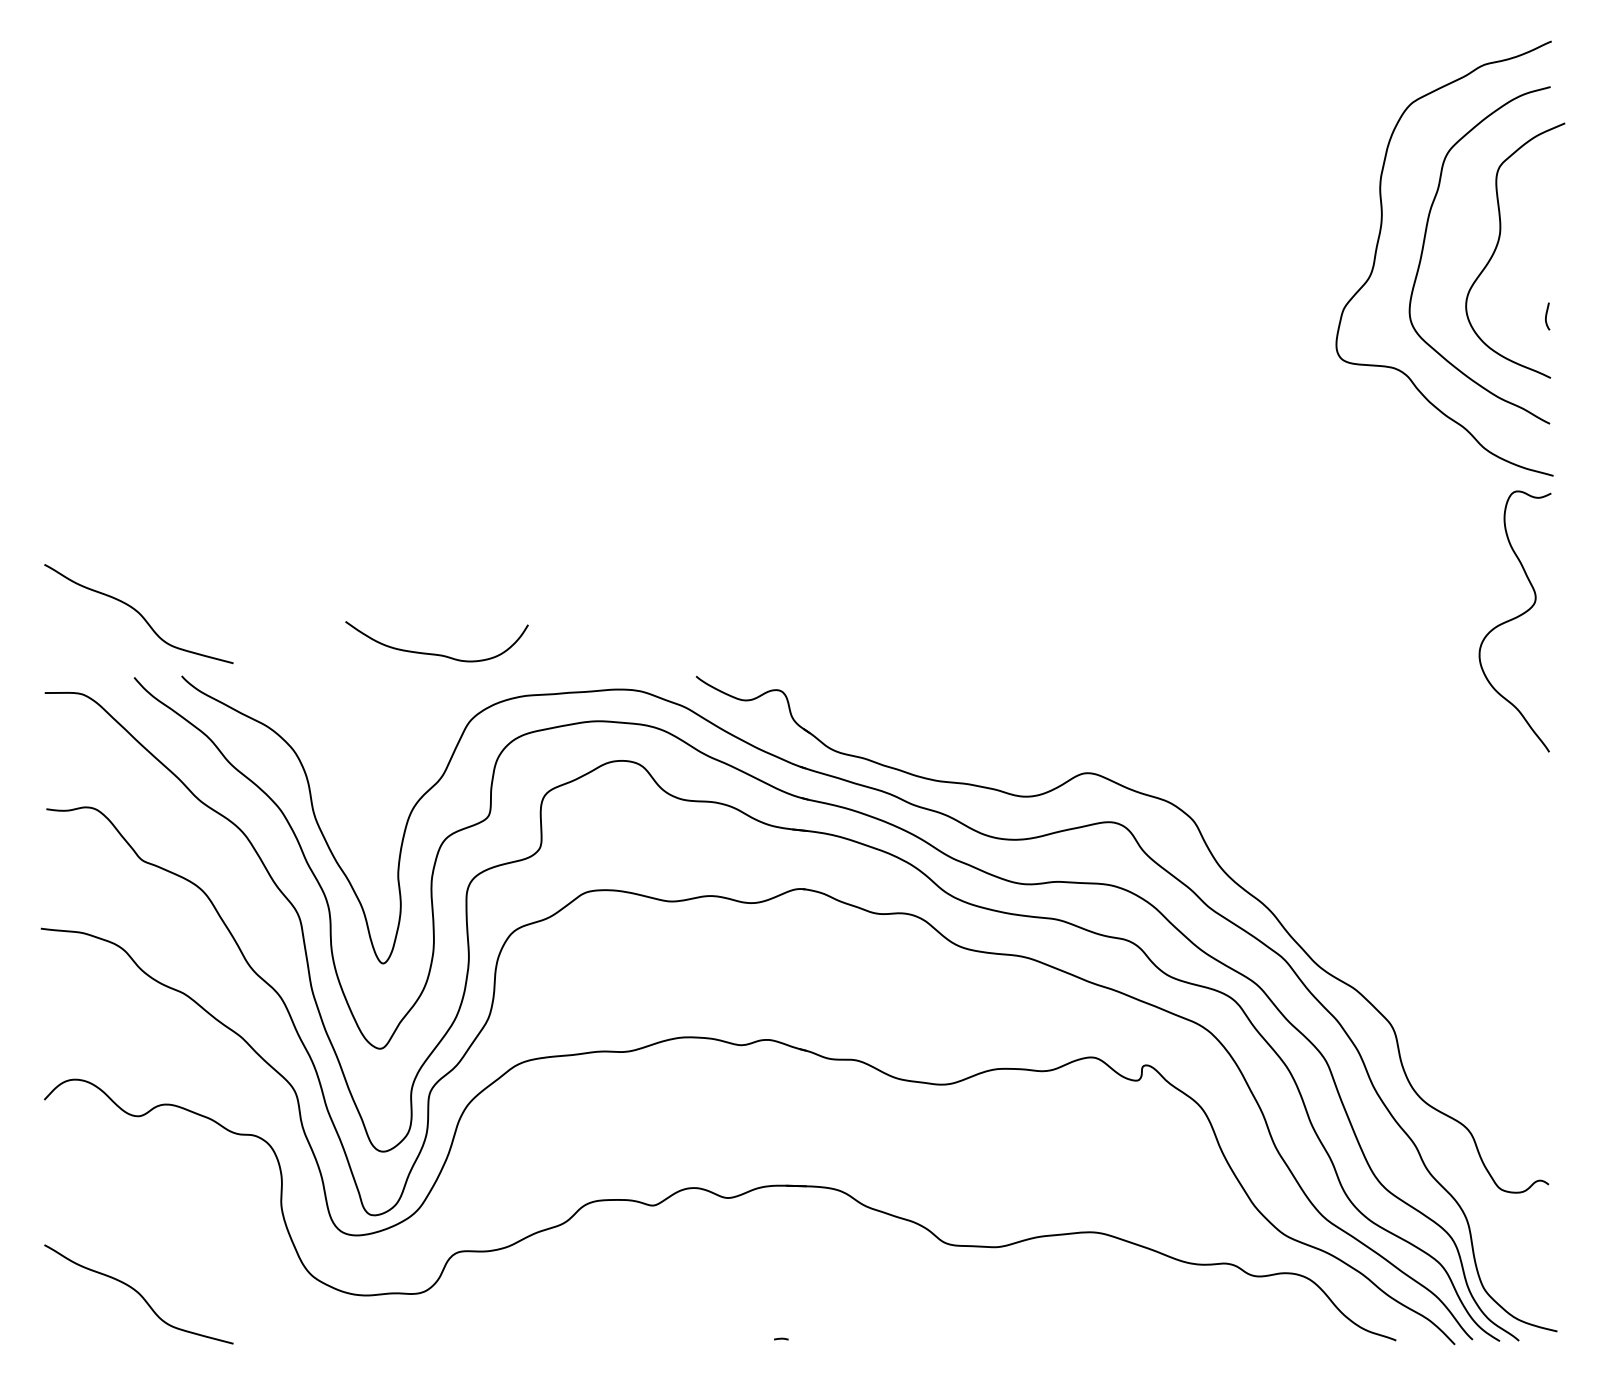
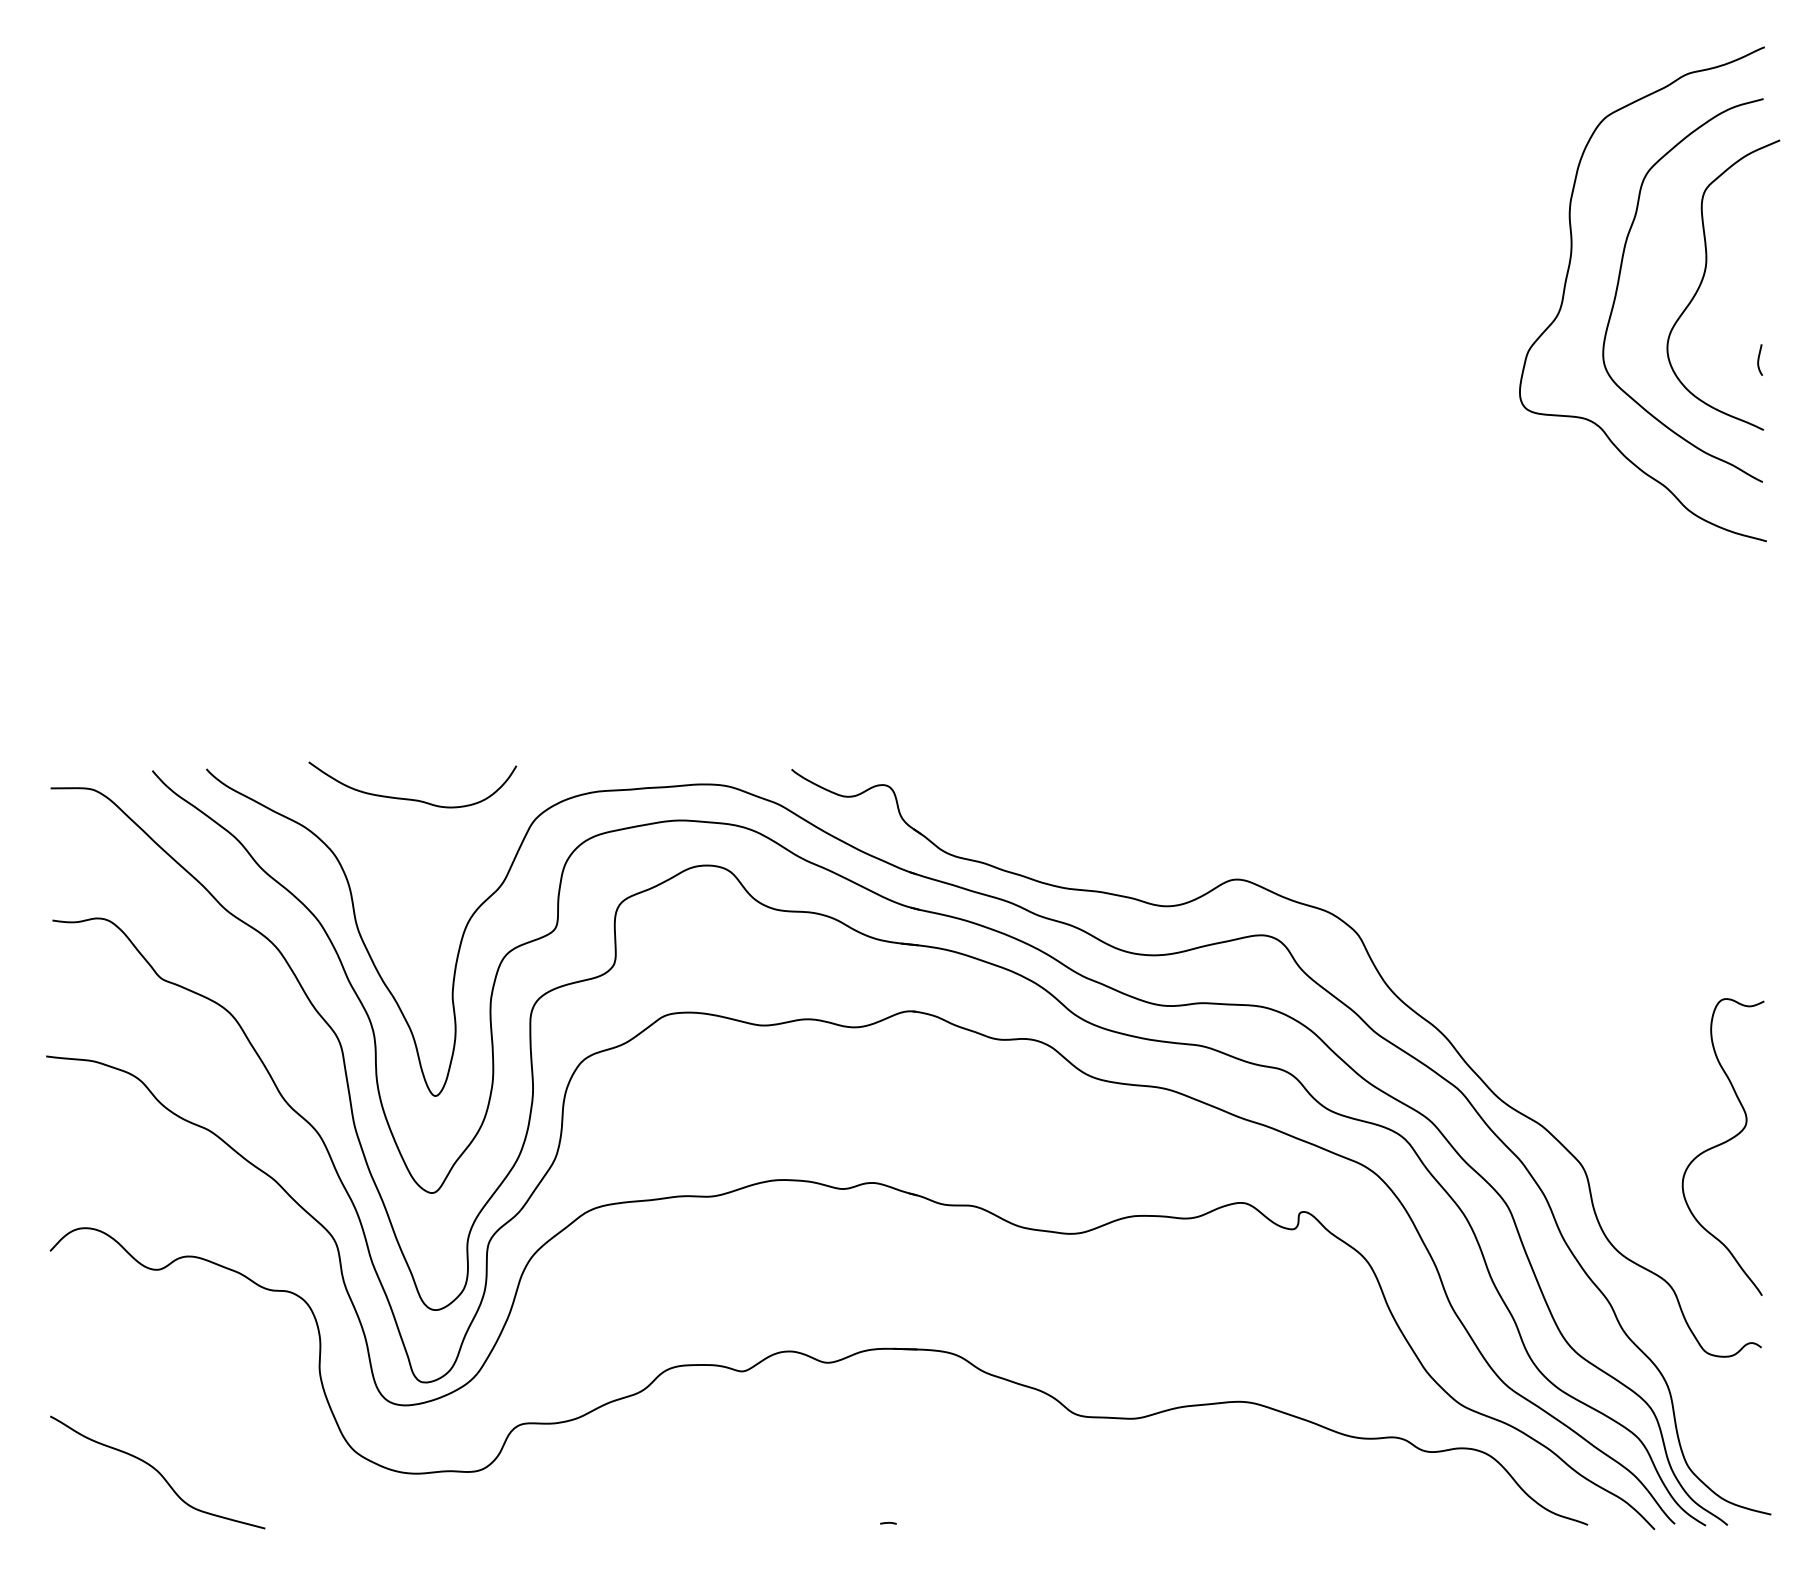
curve: (138, 614) -> (157, 698), removed
curve: (1514, 619) -> (1722, 1144), moved
curve: (434, 653) -> (410, 798), moved

